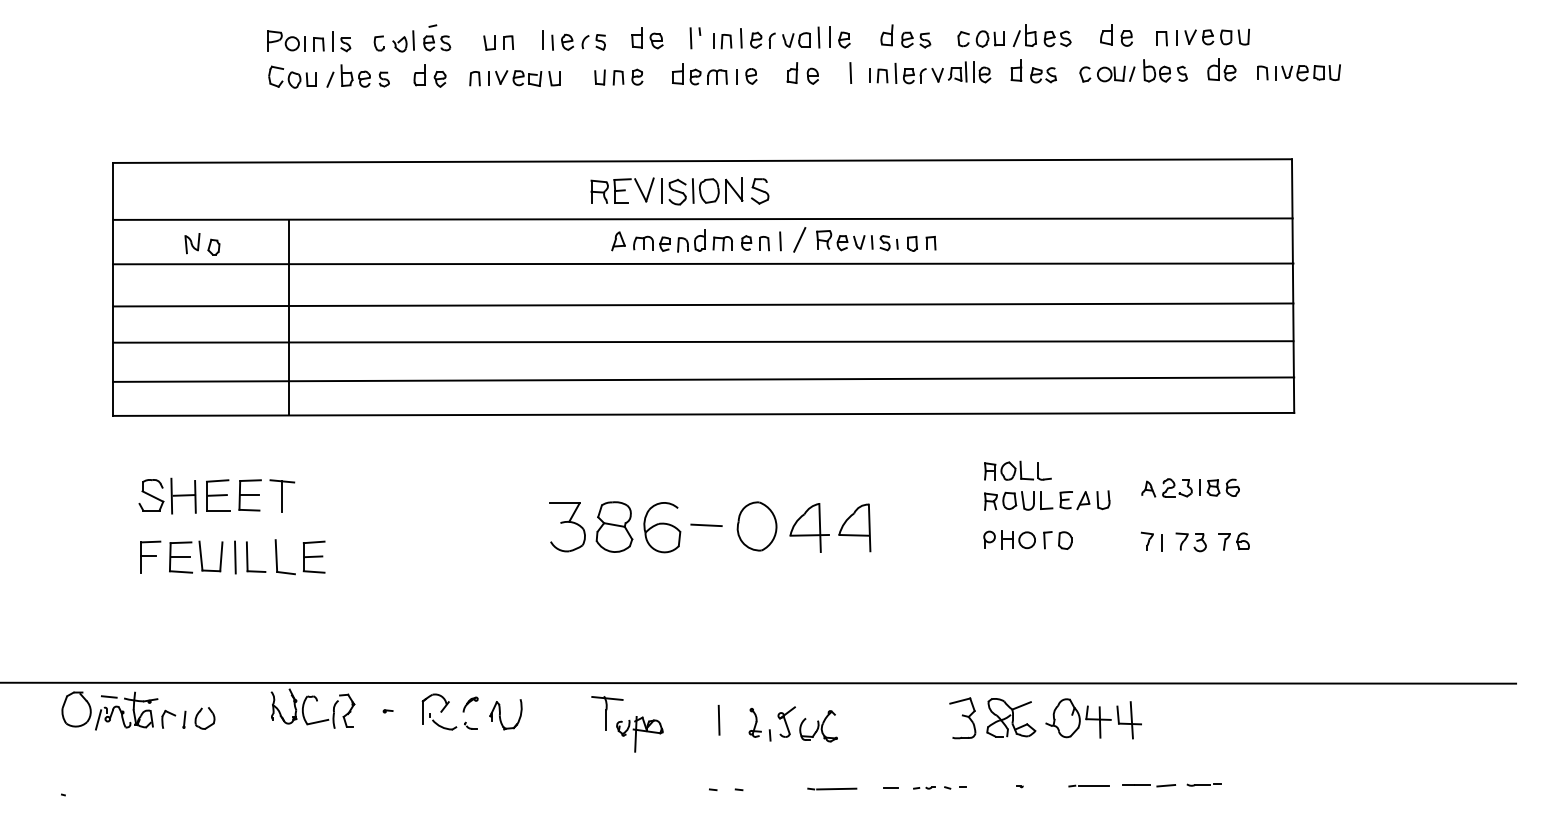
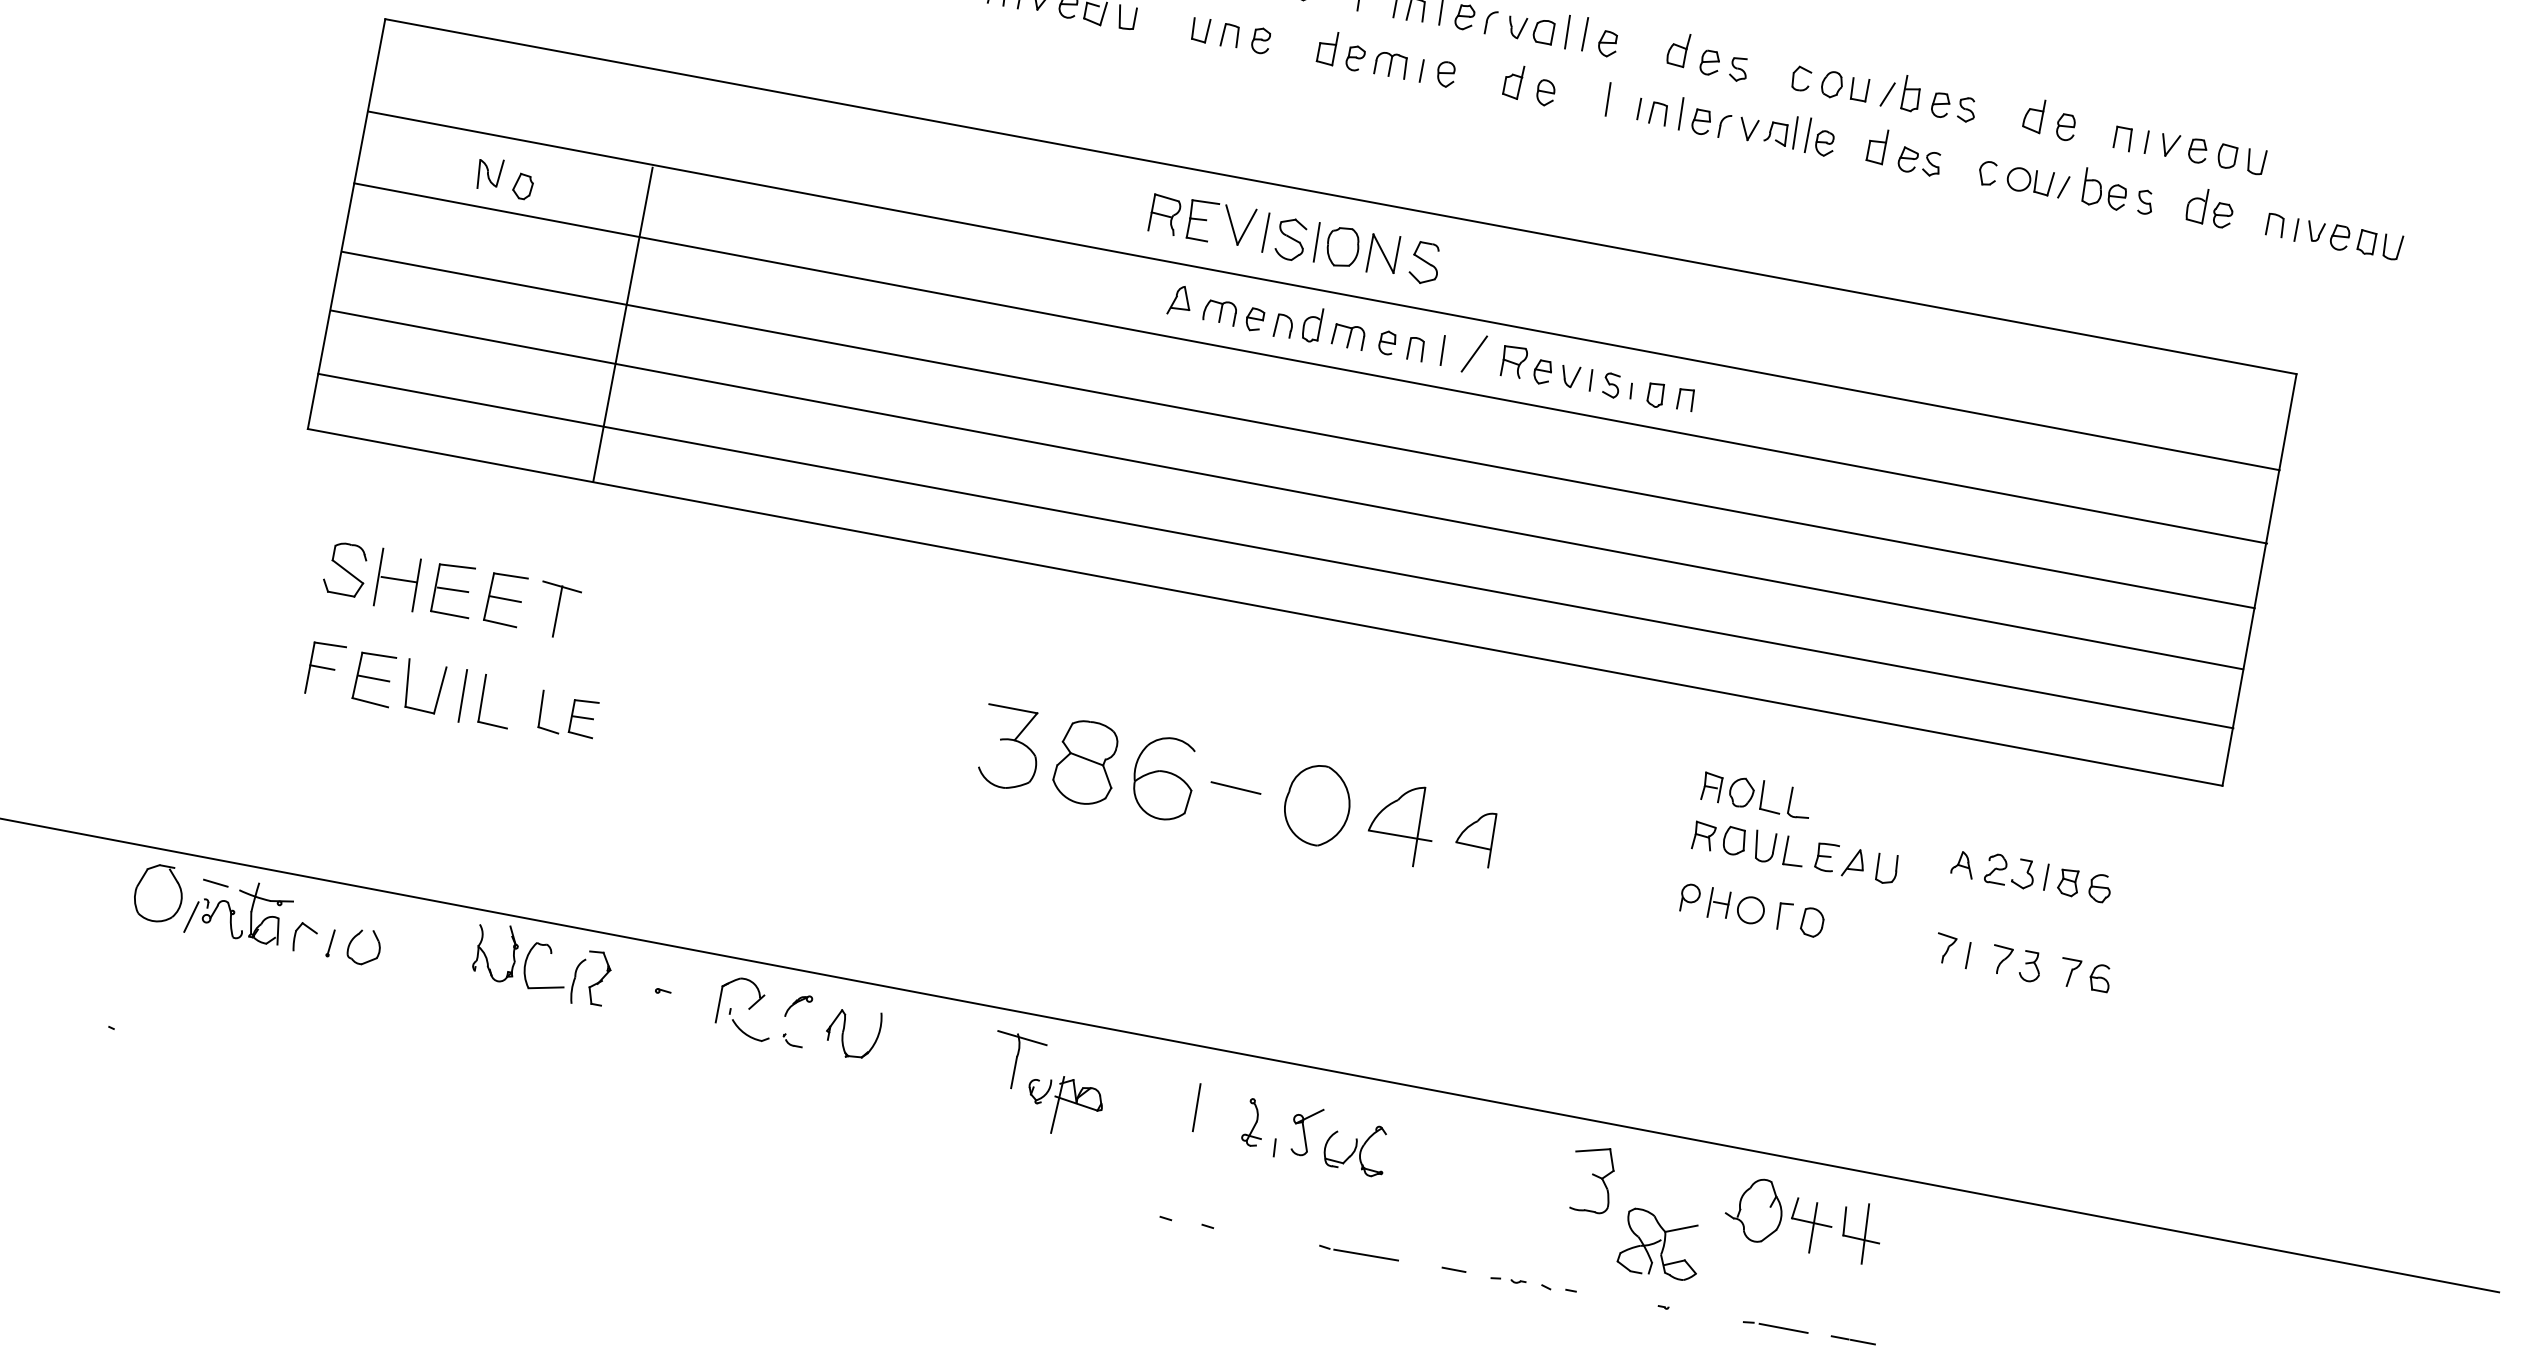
part: (854, 527) -> (1475, 836), size x0.7
part: (299, 557) -> (566, 715), size x0.7
part: (1011, 717) -> (1661, 1244), moved

